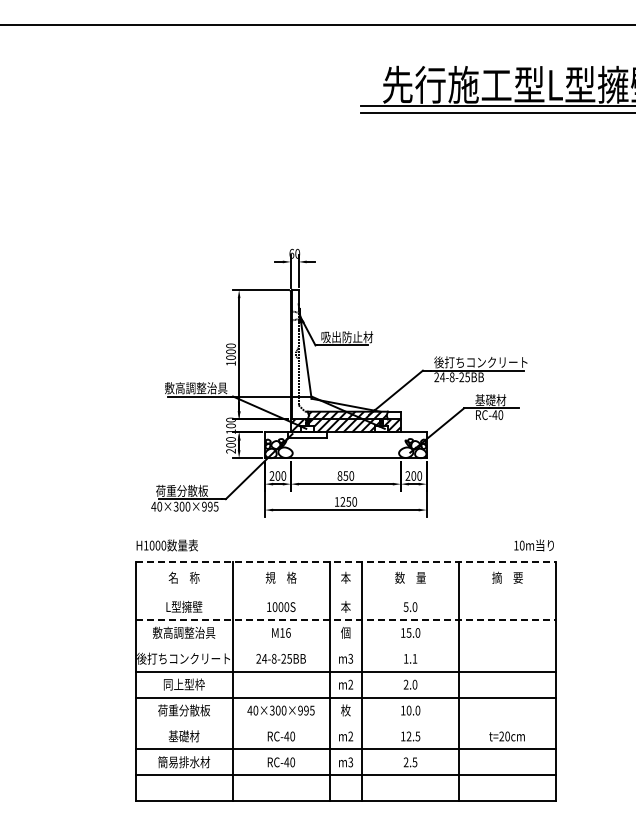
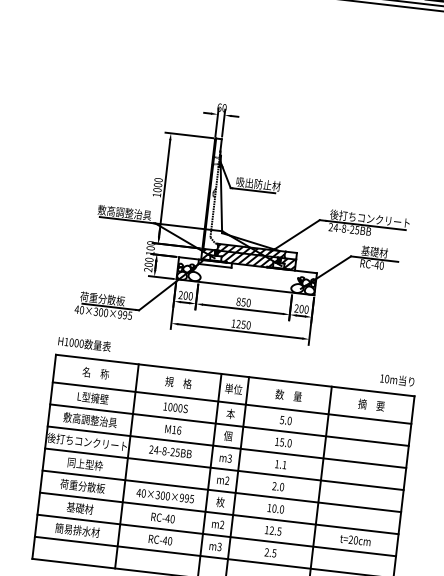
line: (346, 561) -> (235, 375), dashed -> solid
text: (345, 577) -> (233, 388), 本 -> 単位
line: (345, 594) -> (231, 403), added
line: (346, 620) -> (229, 425), dashed -> solid
line: (345, 645) -> (226, 446), added
line: (345, 723) -> (218, 513), added

